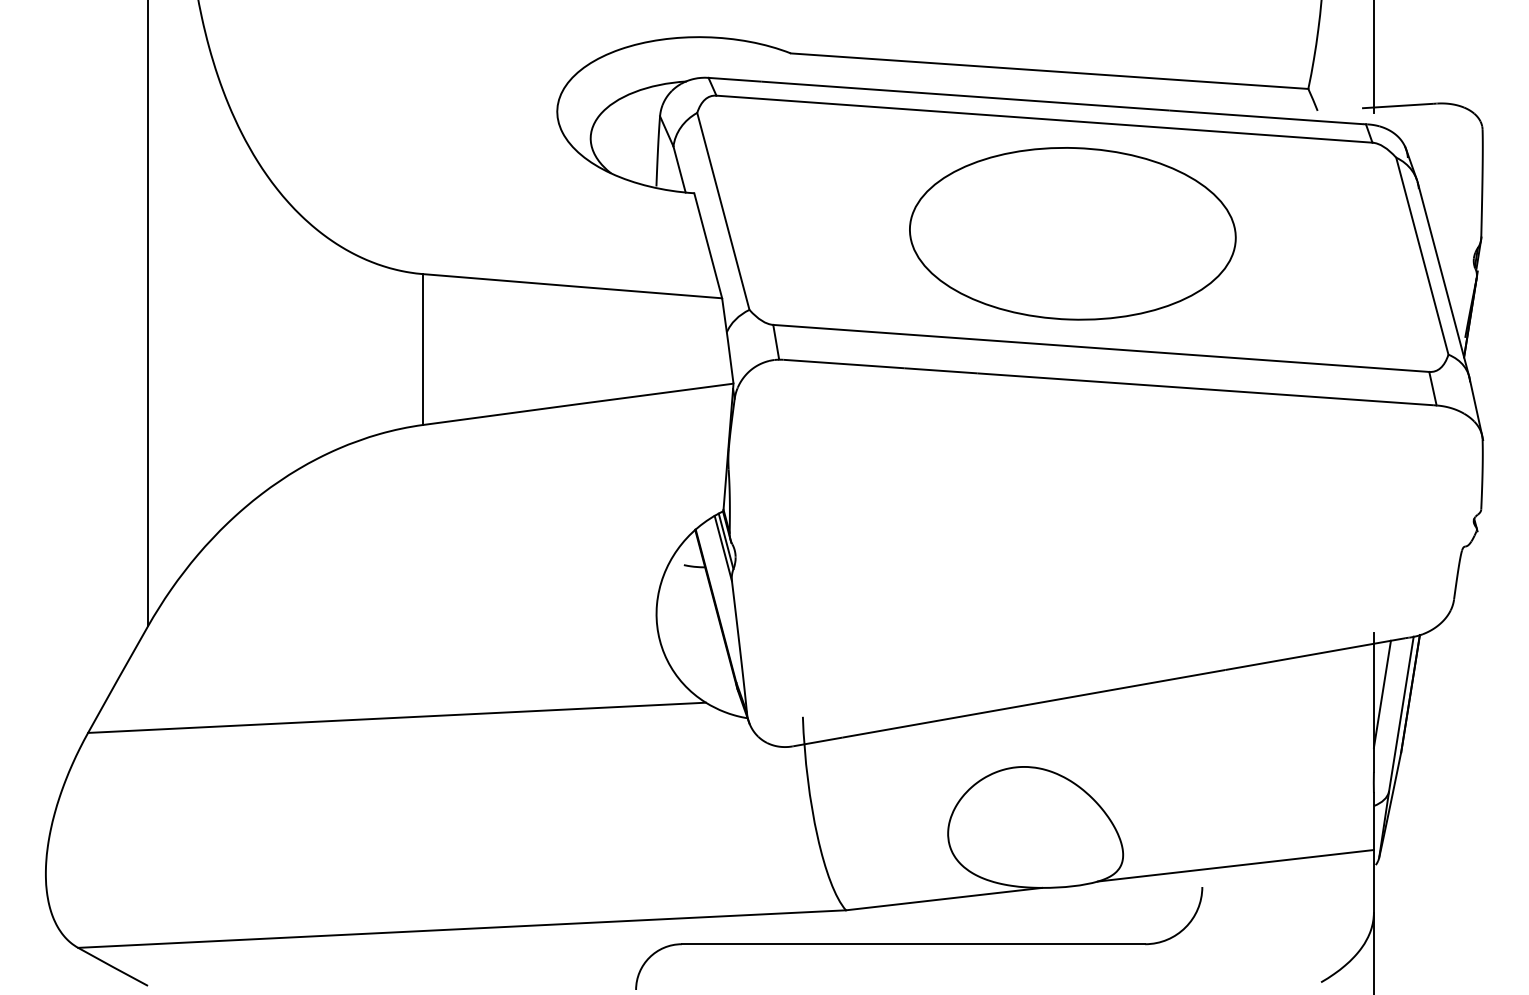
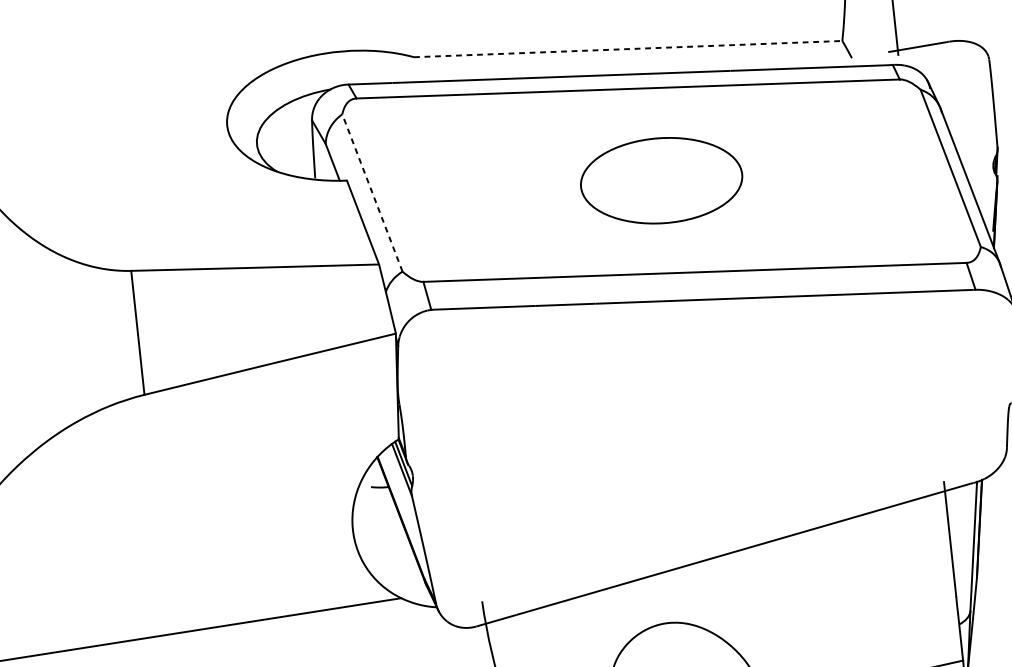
line: (1050, 71) -> (628, 49), solid -> dashed
line: (723, 211) -> (372, 193), solid -> dashed
part: (1072, 233) -> (661, 180), size x0.6
line: (1381, 693) -> (955, 531), removed

